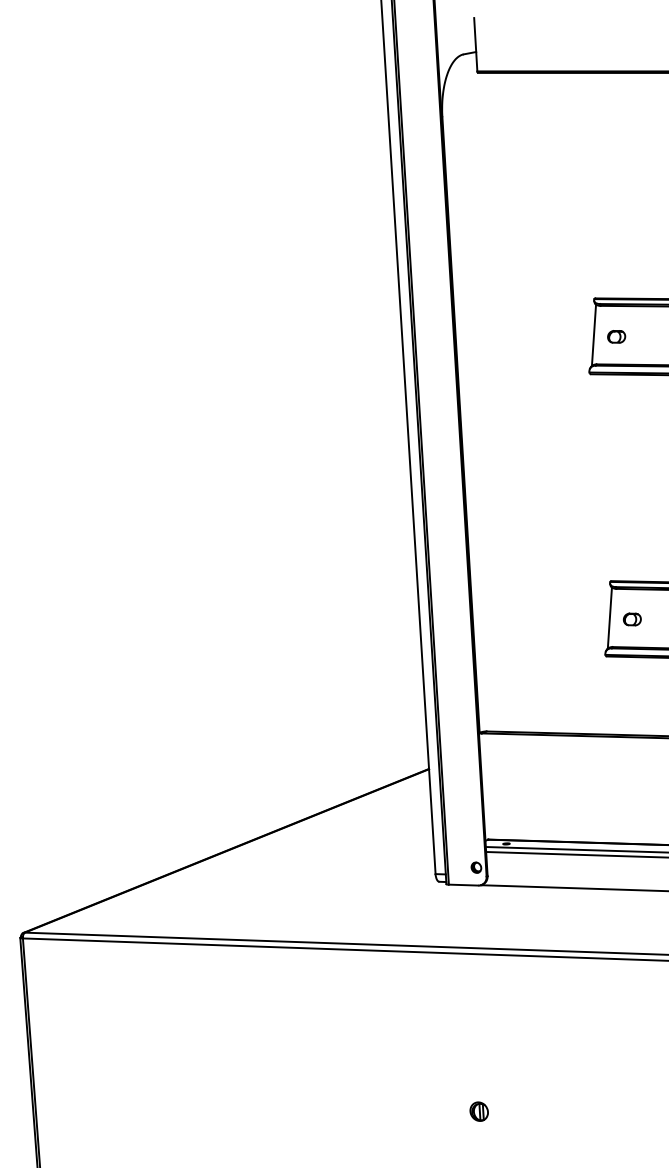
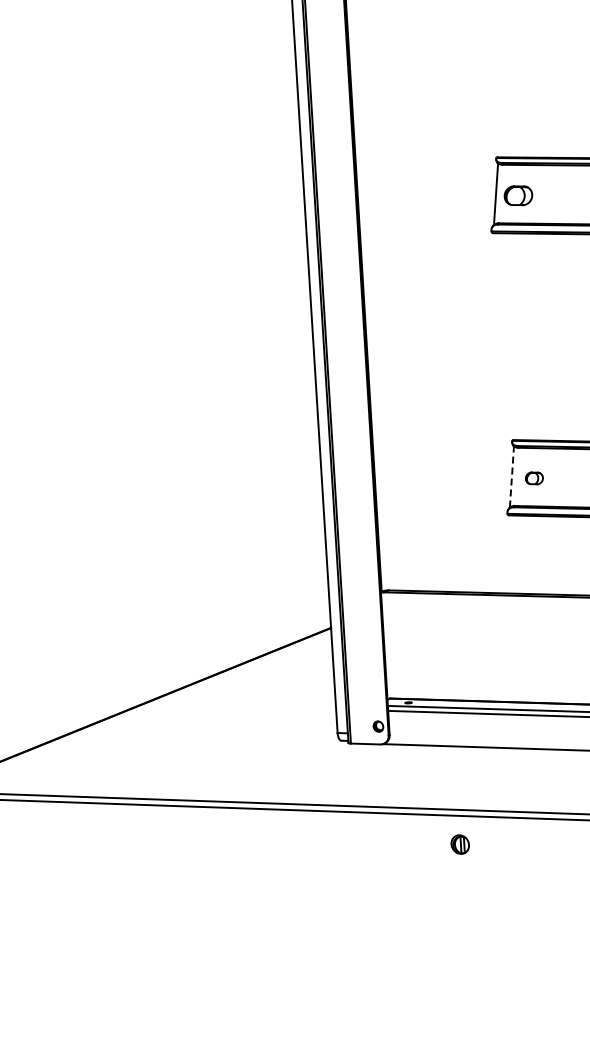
part: (616, 336) -> (518, 195), size x1.6
line: (609, 618) -> (511, 477), solid -> dashed
part: (478, 1111) -> (459, 844), moved

